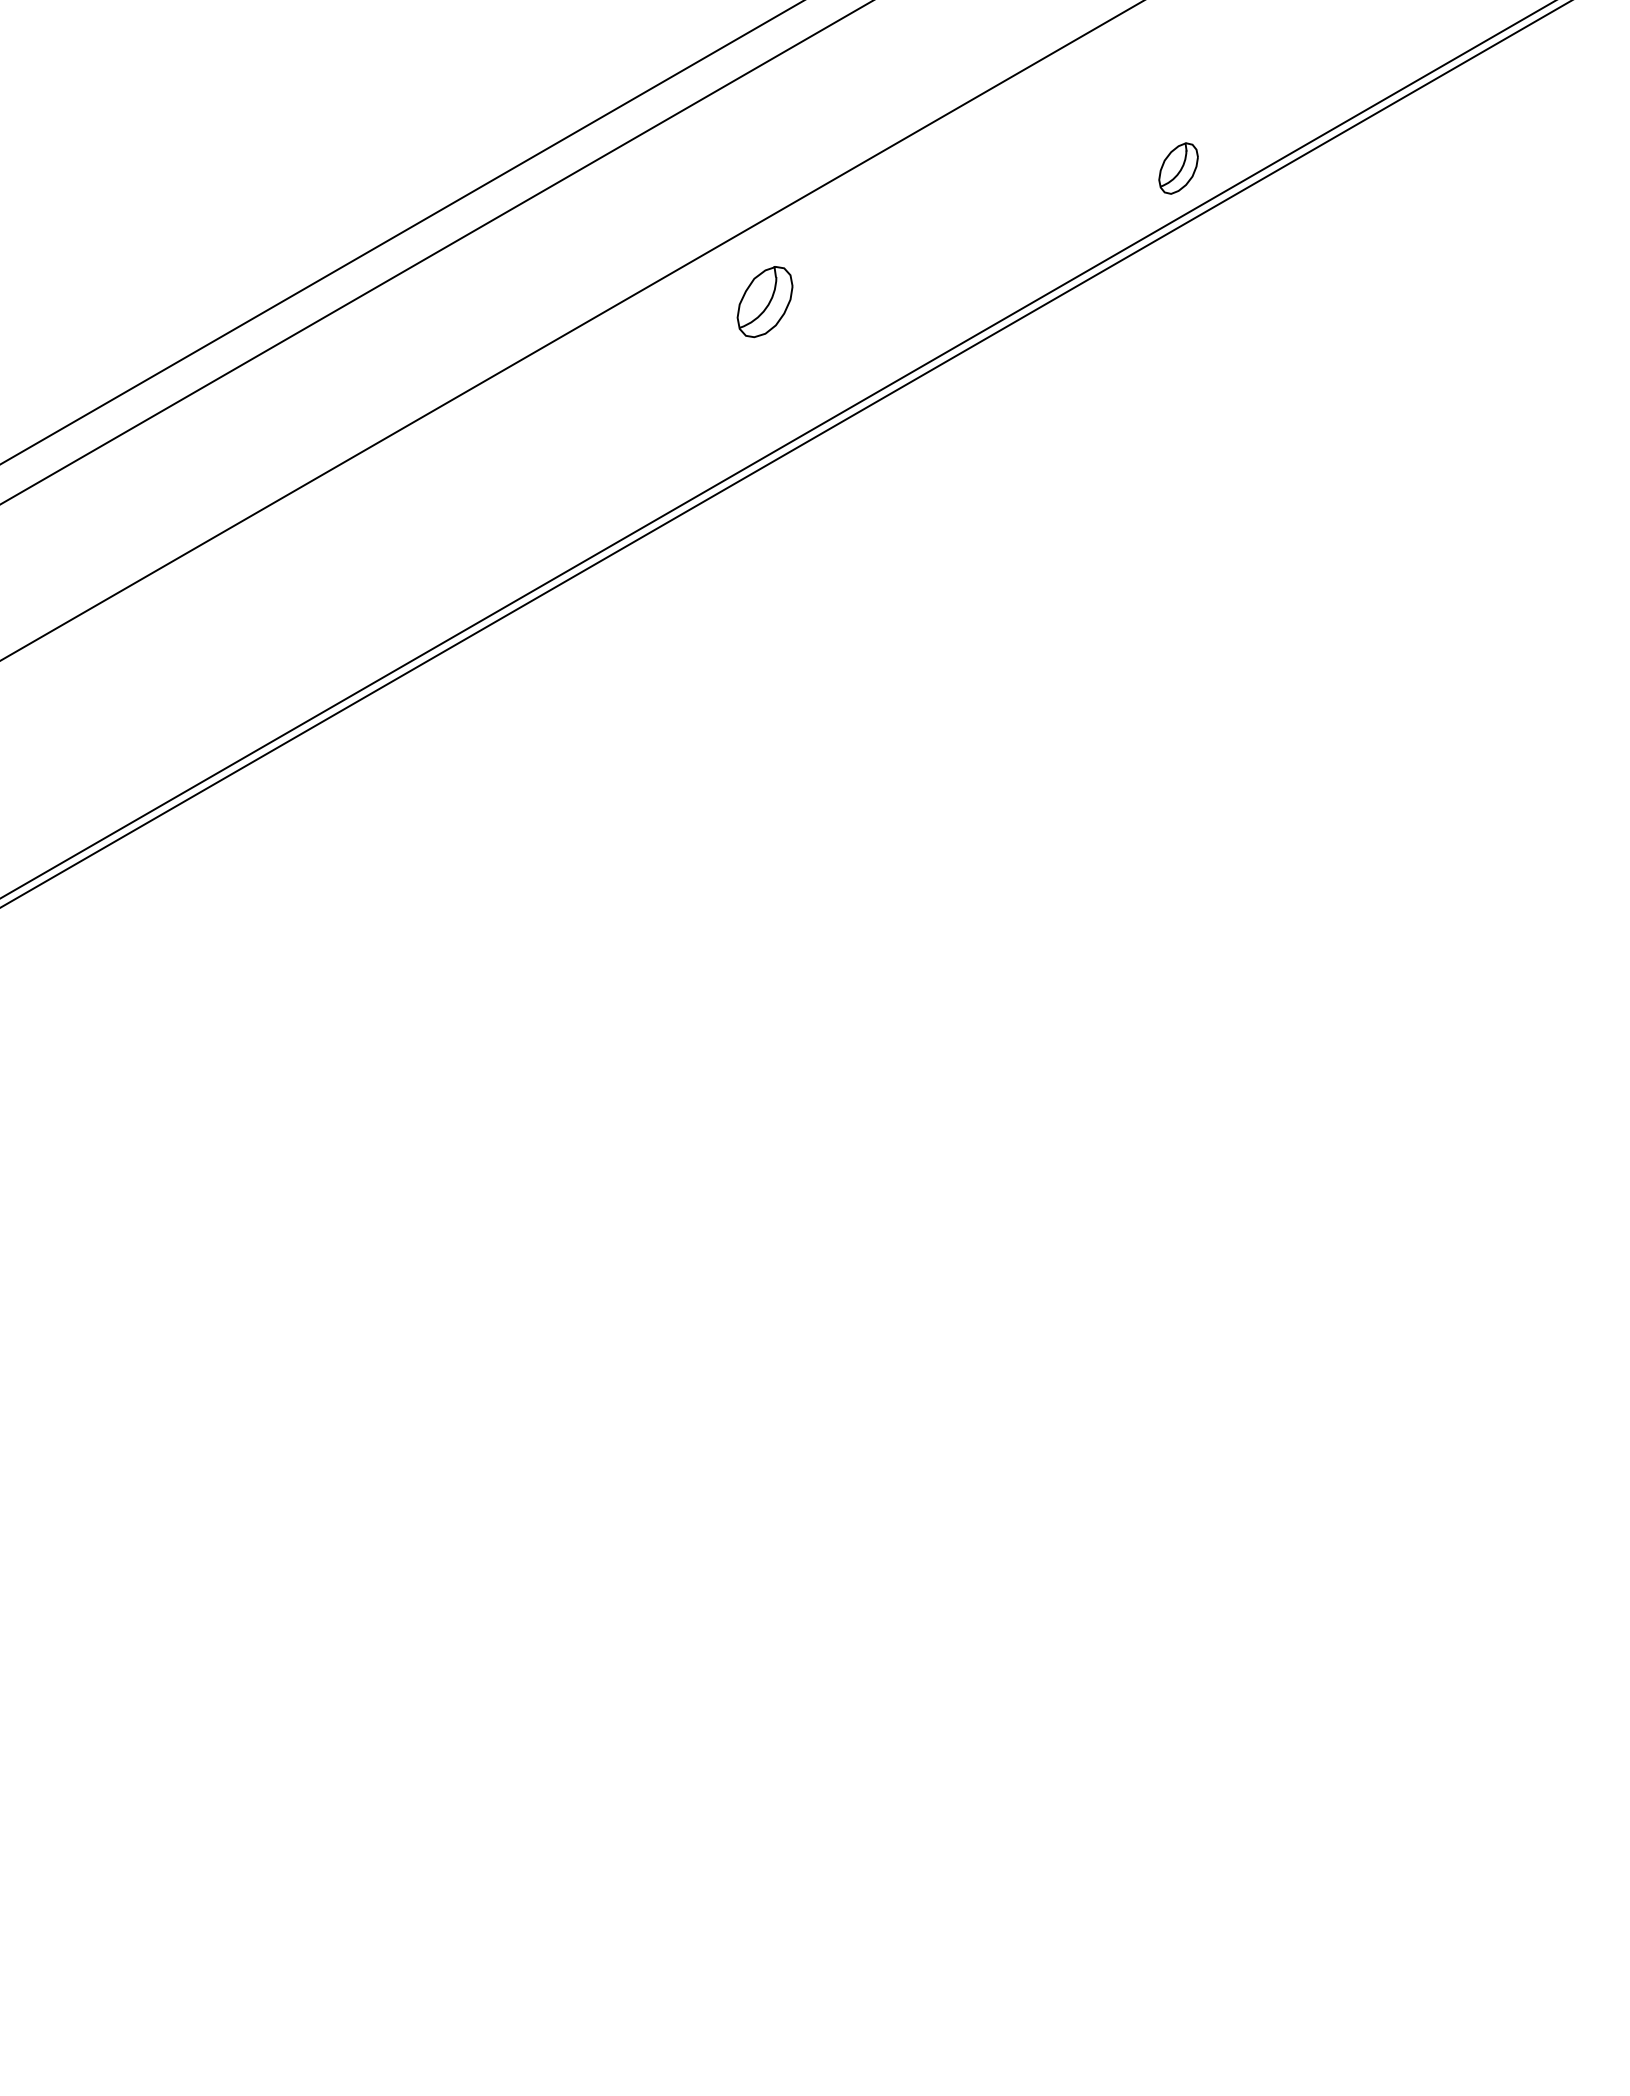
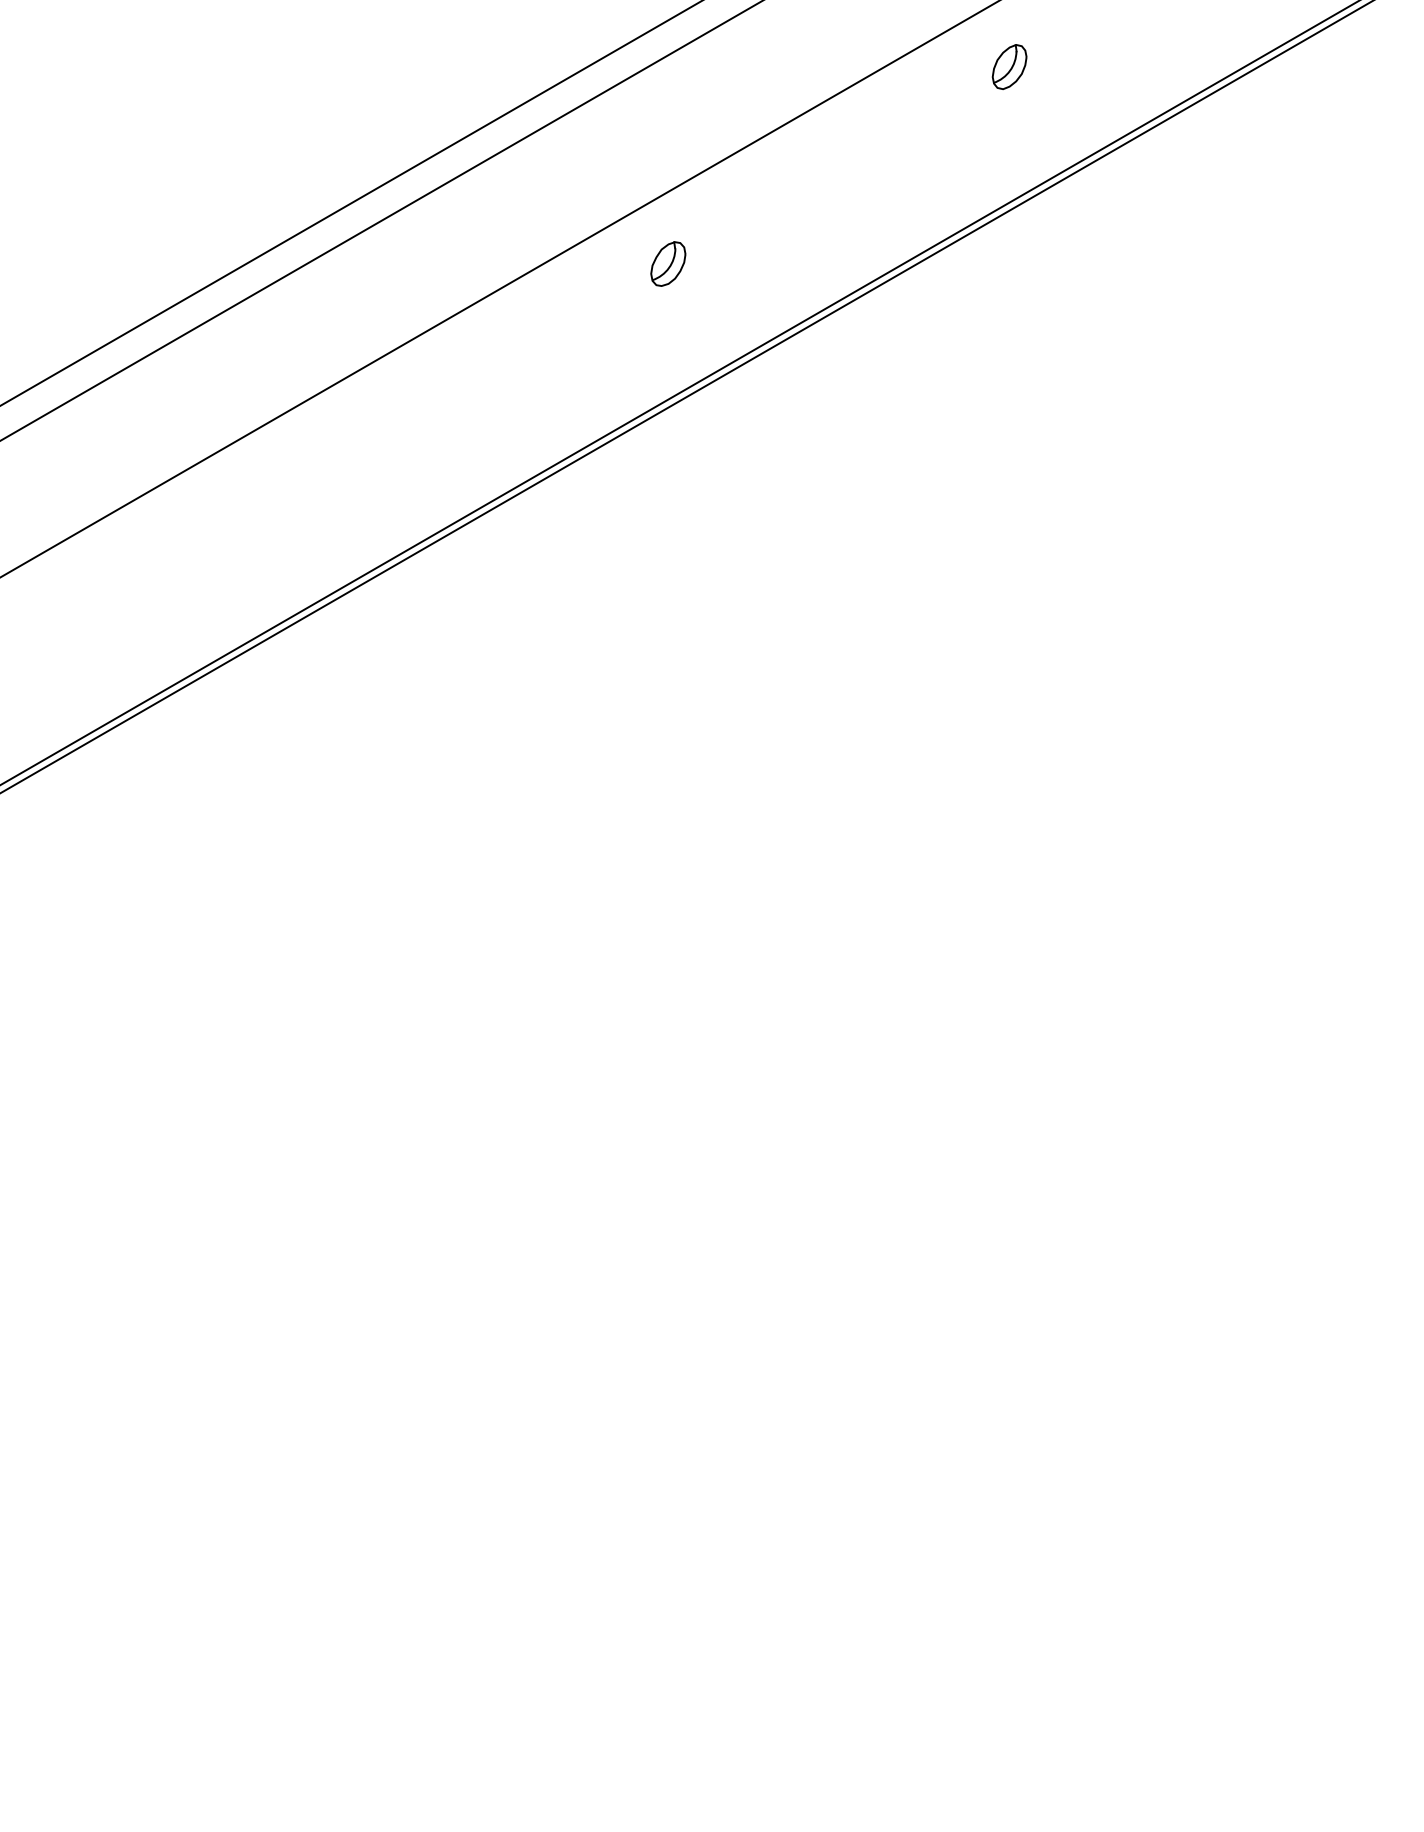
part: (1178, 168) -> (1009, 67), moved
part: (764, 301) -> (667, 263), size x0.71

